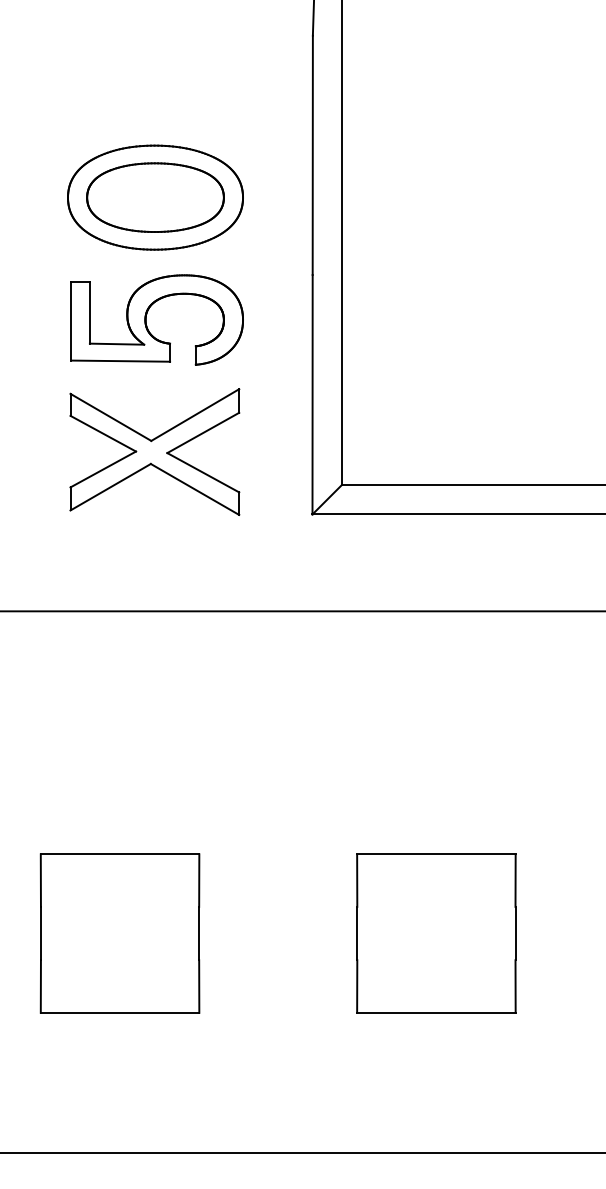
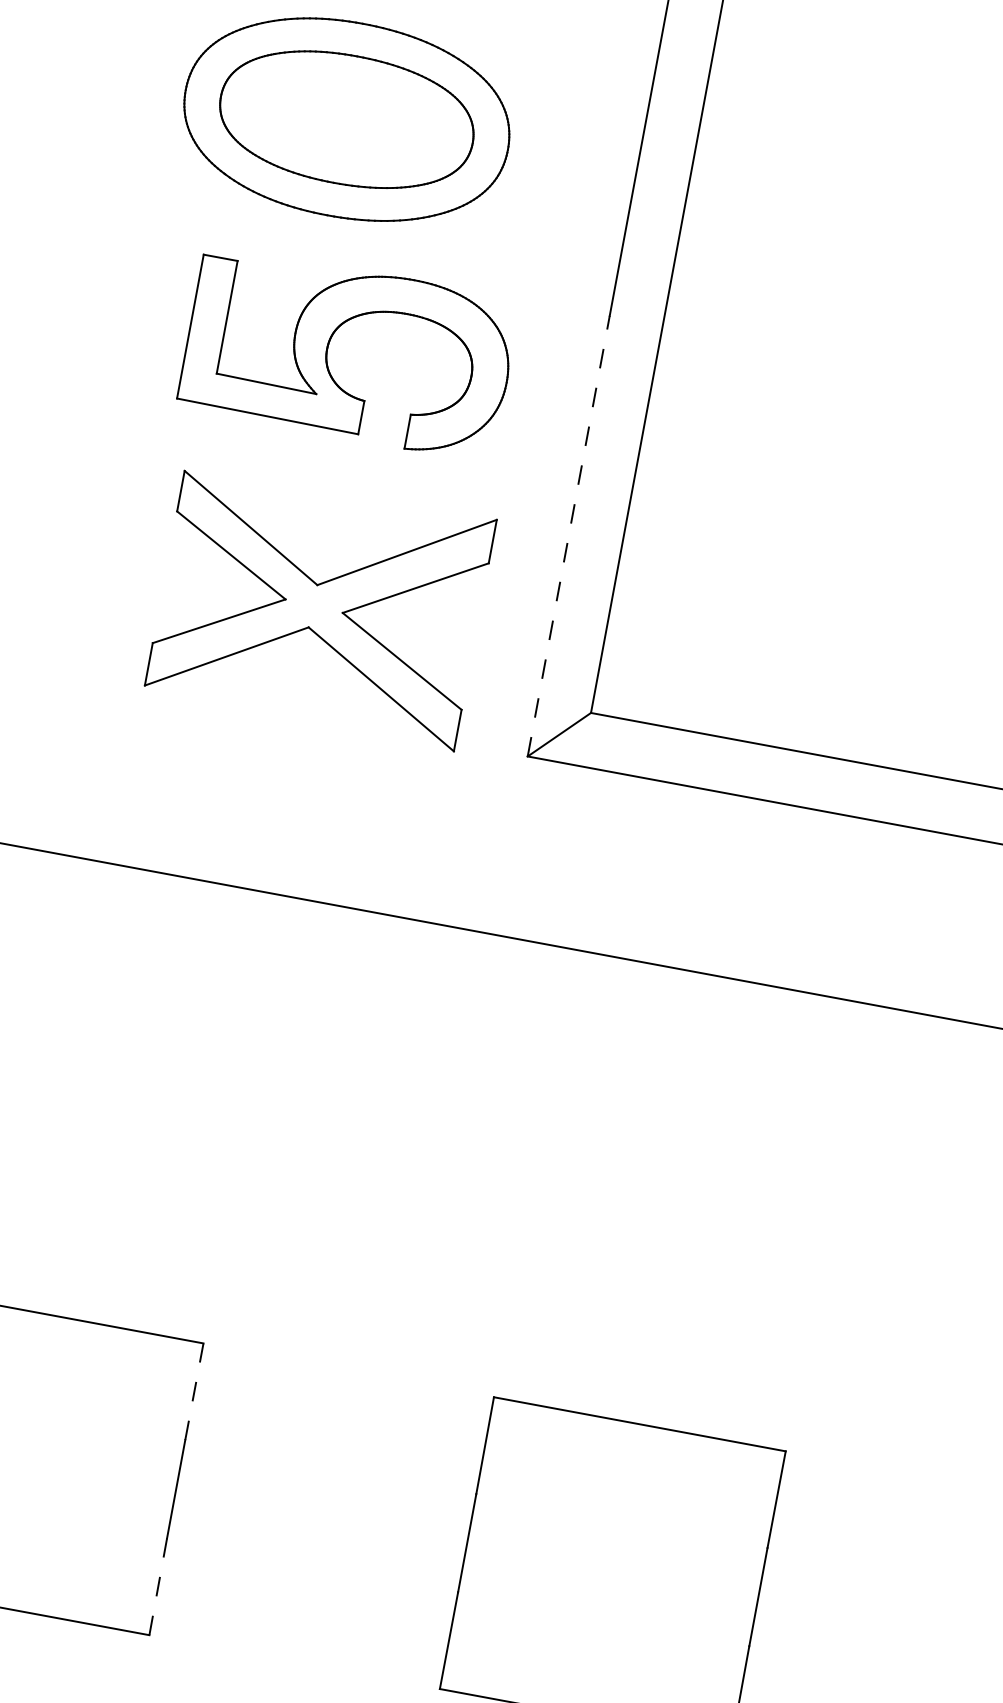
part: (146, 319) -> (329, 348), moved
line: (312, 394) -> (568, 535), solid -> dashed
part: (154, 451) -> (319, 605), moved
line: (199, 880) -> (194, 1391), solid -> dashed
line: (199, 986) -> (158, 1586), solid -> dashed

